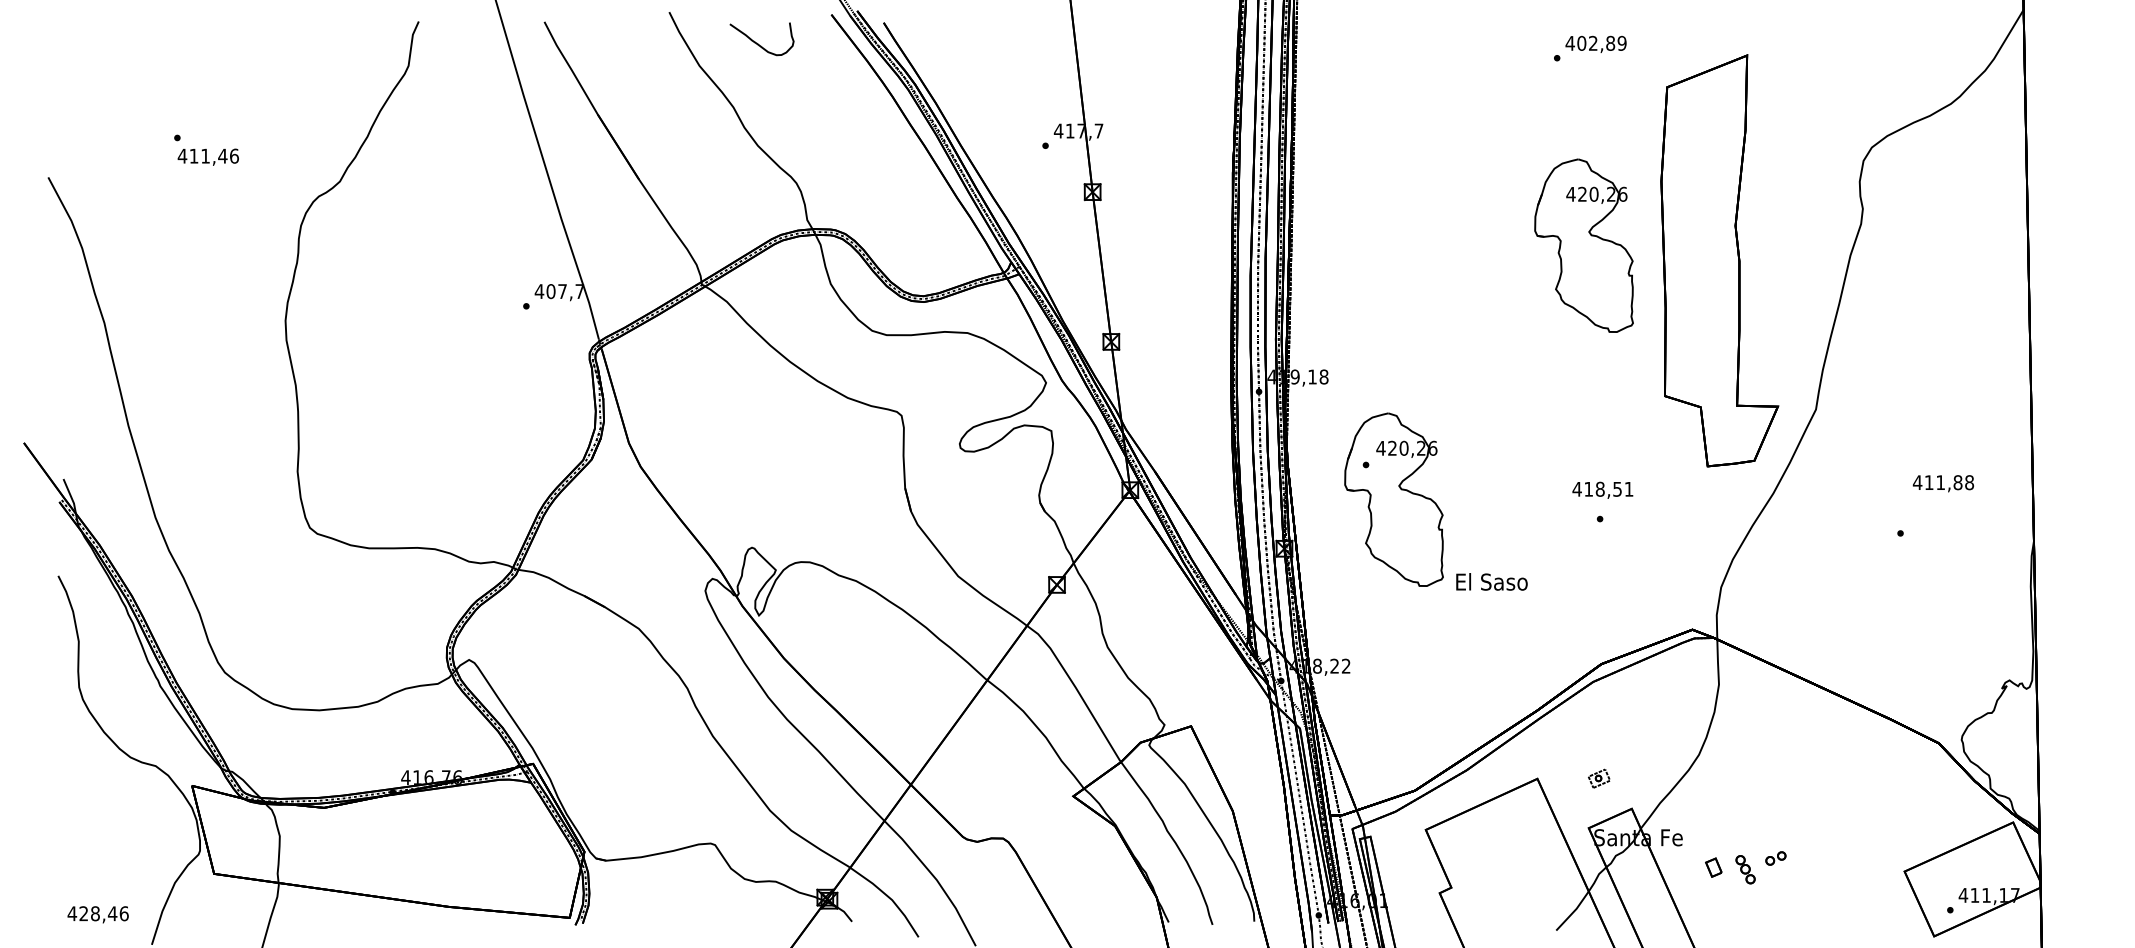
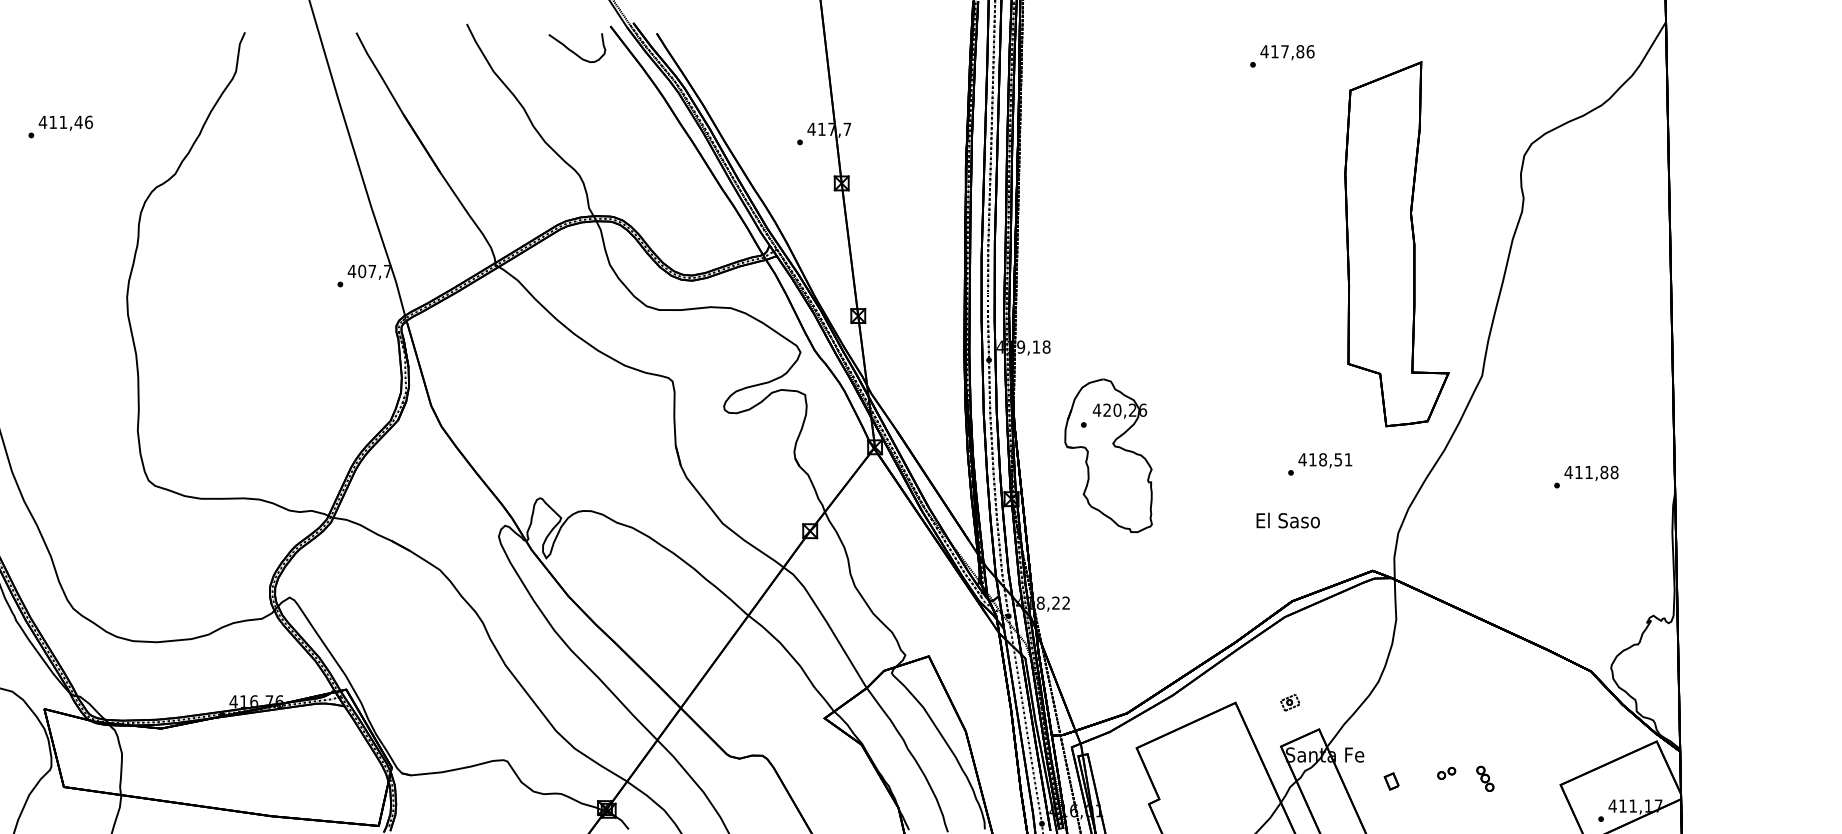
text: (1601, 42) -> (1292, 50), 402,89 -> 417,86
curve: (758, 43) -> (574, 51), moved
text: (207, 156) -> (65, 122), moved
part: (1583, 245) -> (1276, 230), removed
text: (1942, 483) -> (1590, 473), moved
text: (1602, 489) -> (1325, 459), moved
text: (1491, 581) -> (1287, 520), moved
part: (1745, 869) -> (1485, 778), moved

